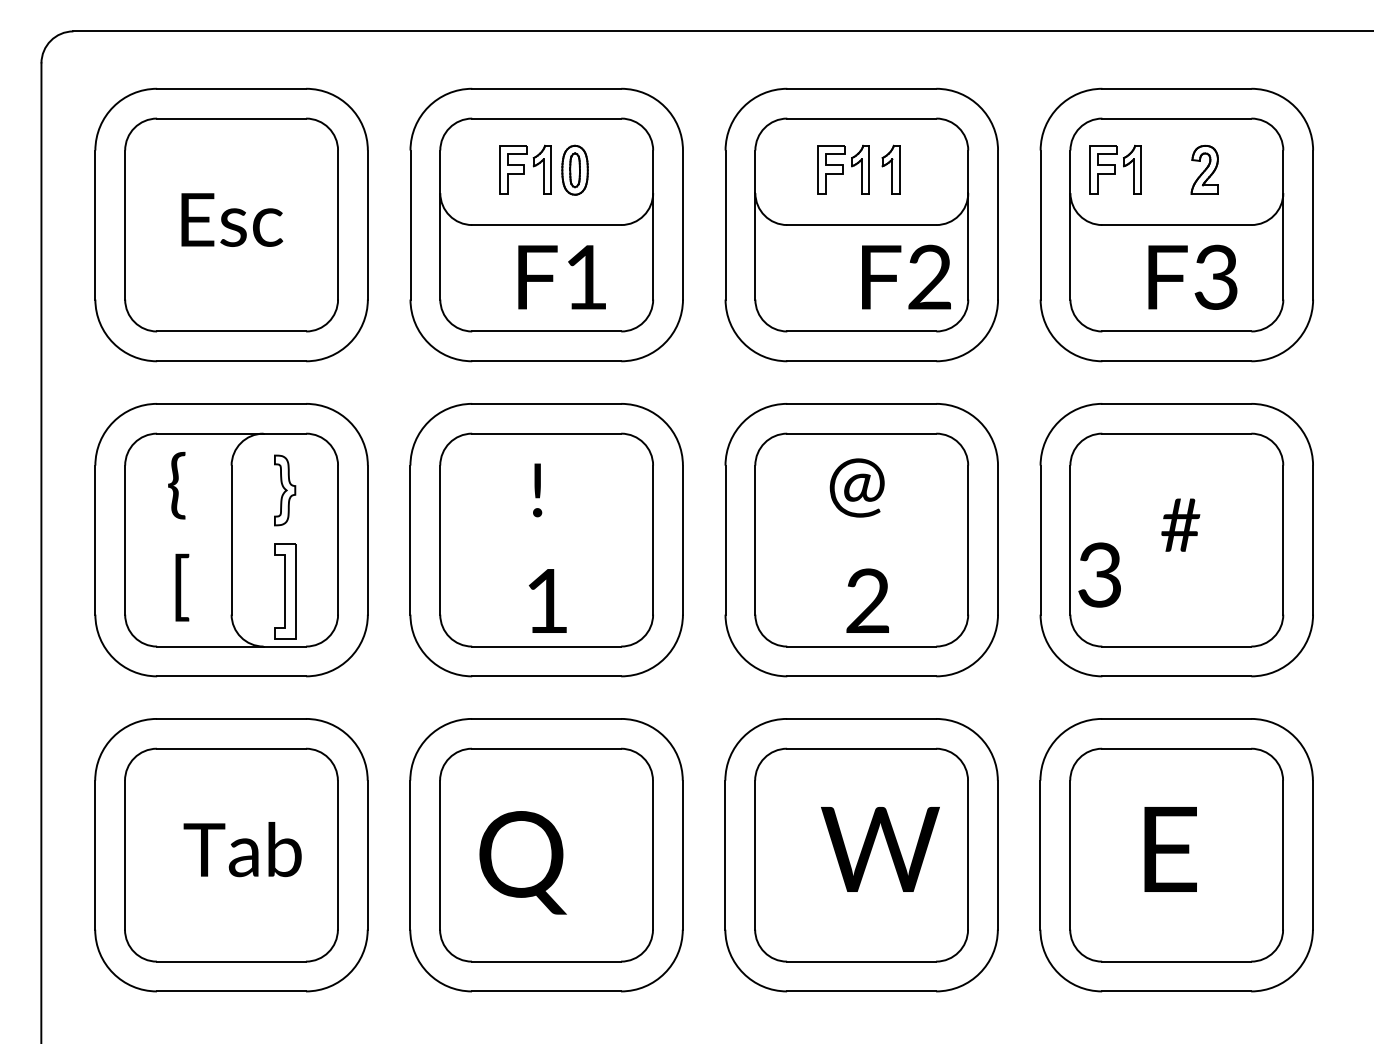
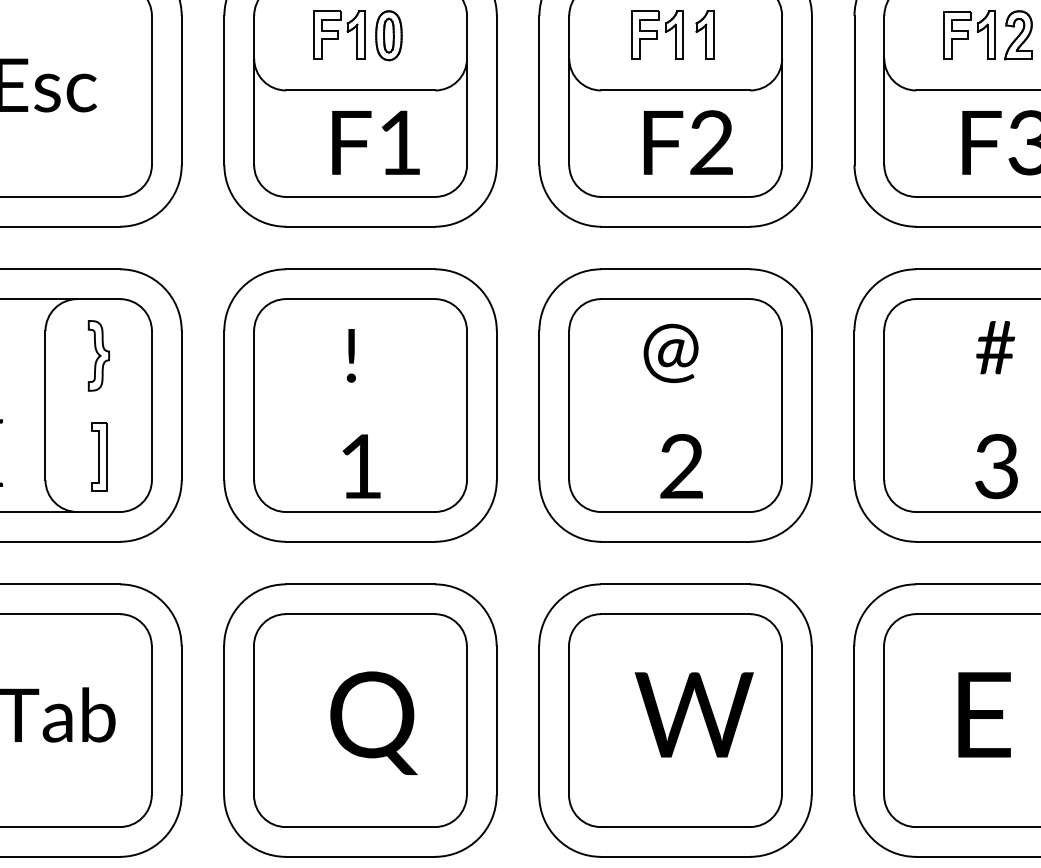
part: (1115, 169) -> (969, 34), moved
text: (906, 276) -> (688, 141), moved
text: (1180, 524) -> (995, 346), moved
text: (1099, 574) -> (996, 465), moved
part: (285, 591) -> (99, 456), size x0.71
text: (522, 862) -> (373, 722), moved

